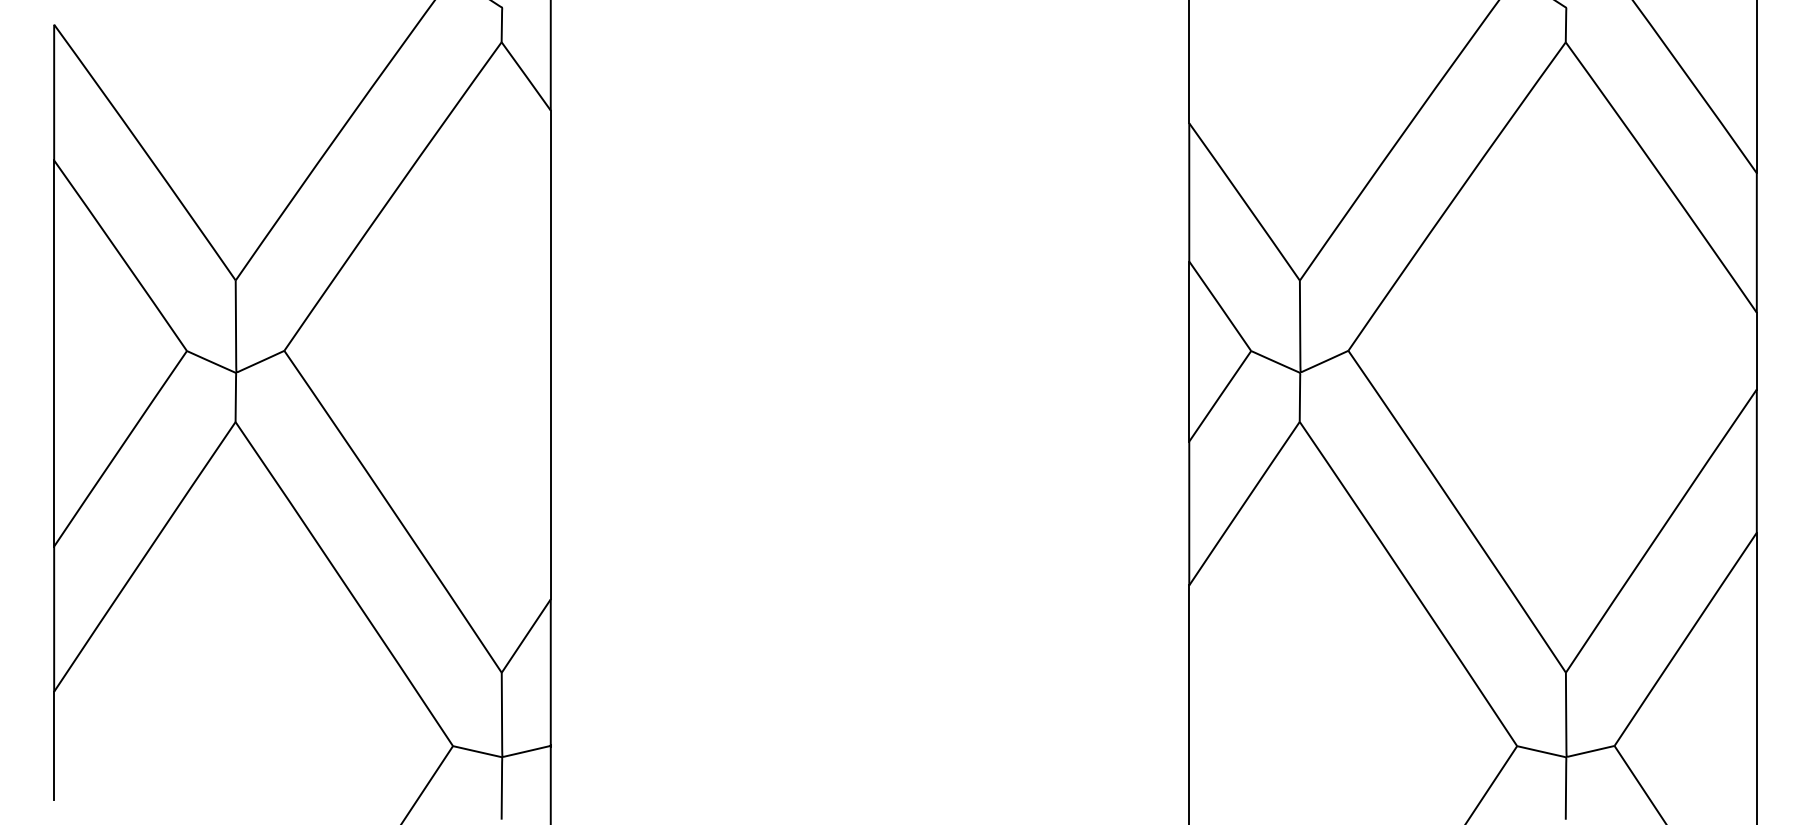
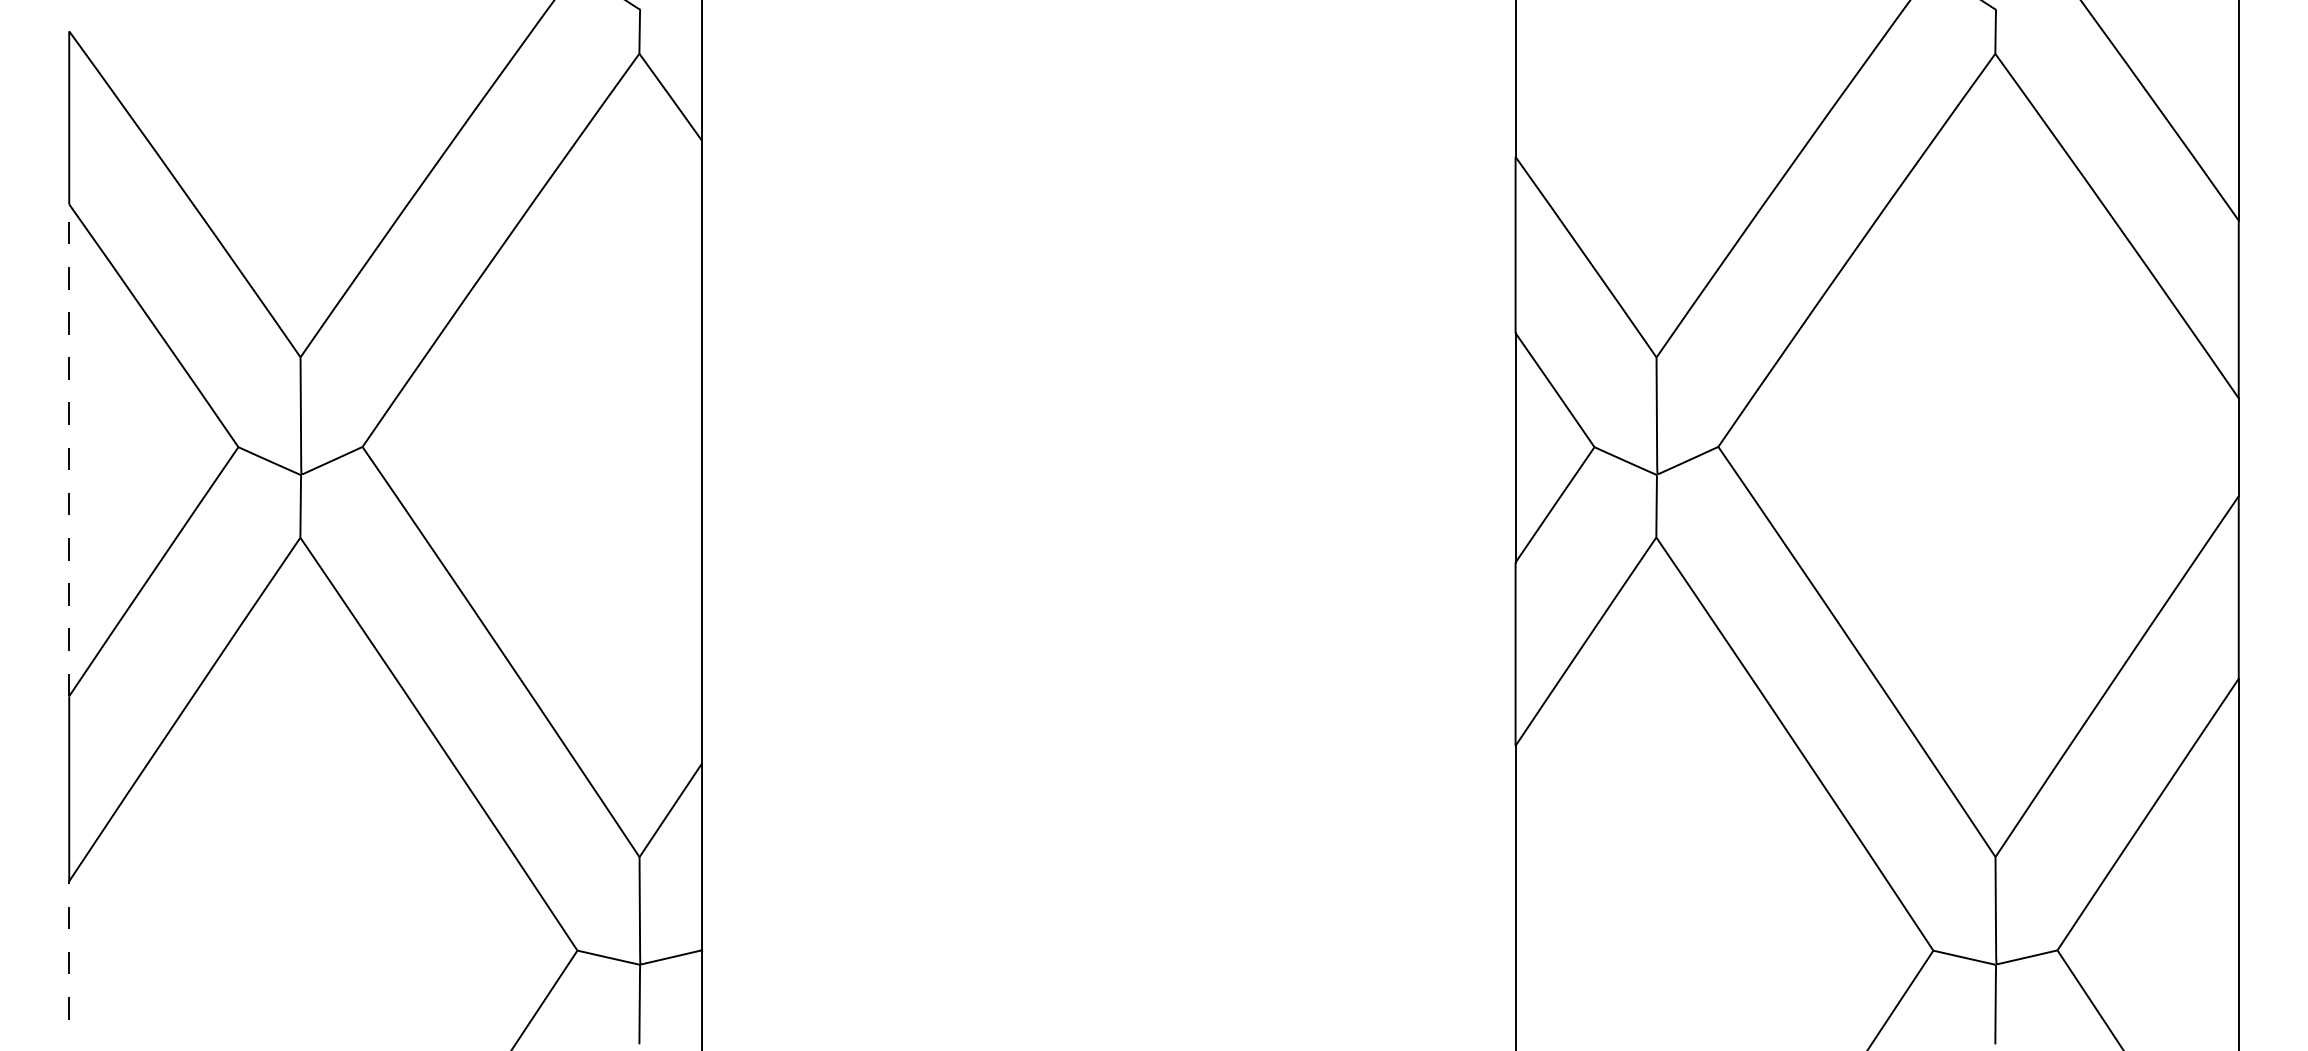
line: (54, 353) -> (69, 450), solid -> dashed
line: (54, 745) -> (69, 949), solid -> dashed

